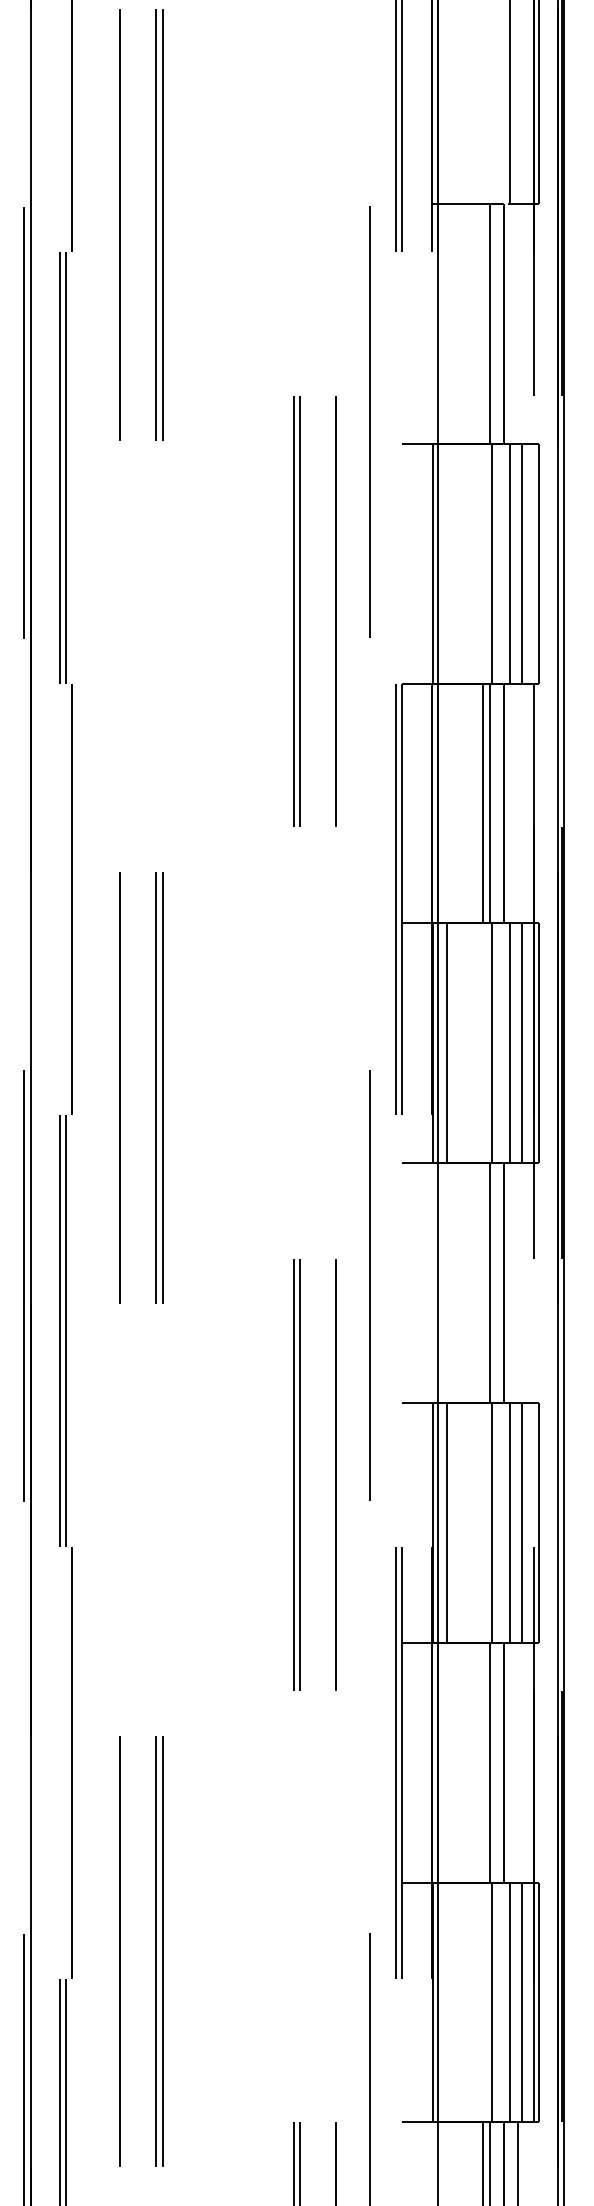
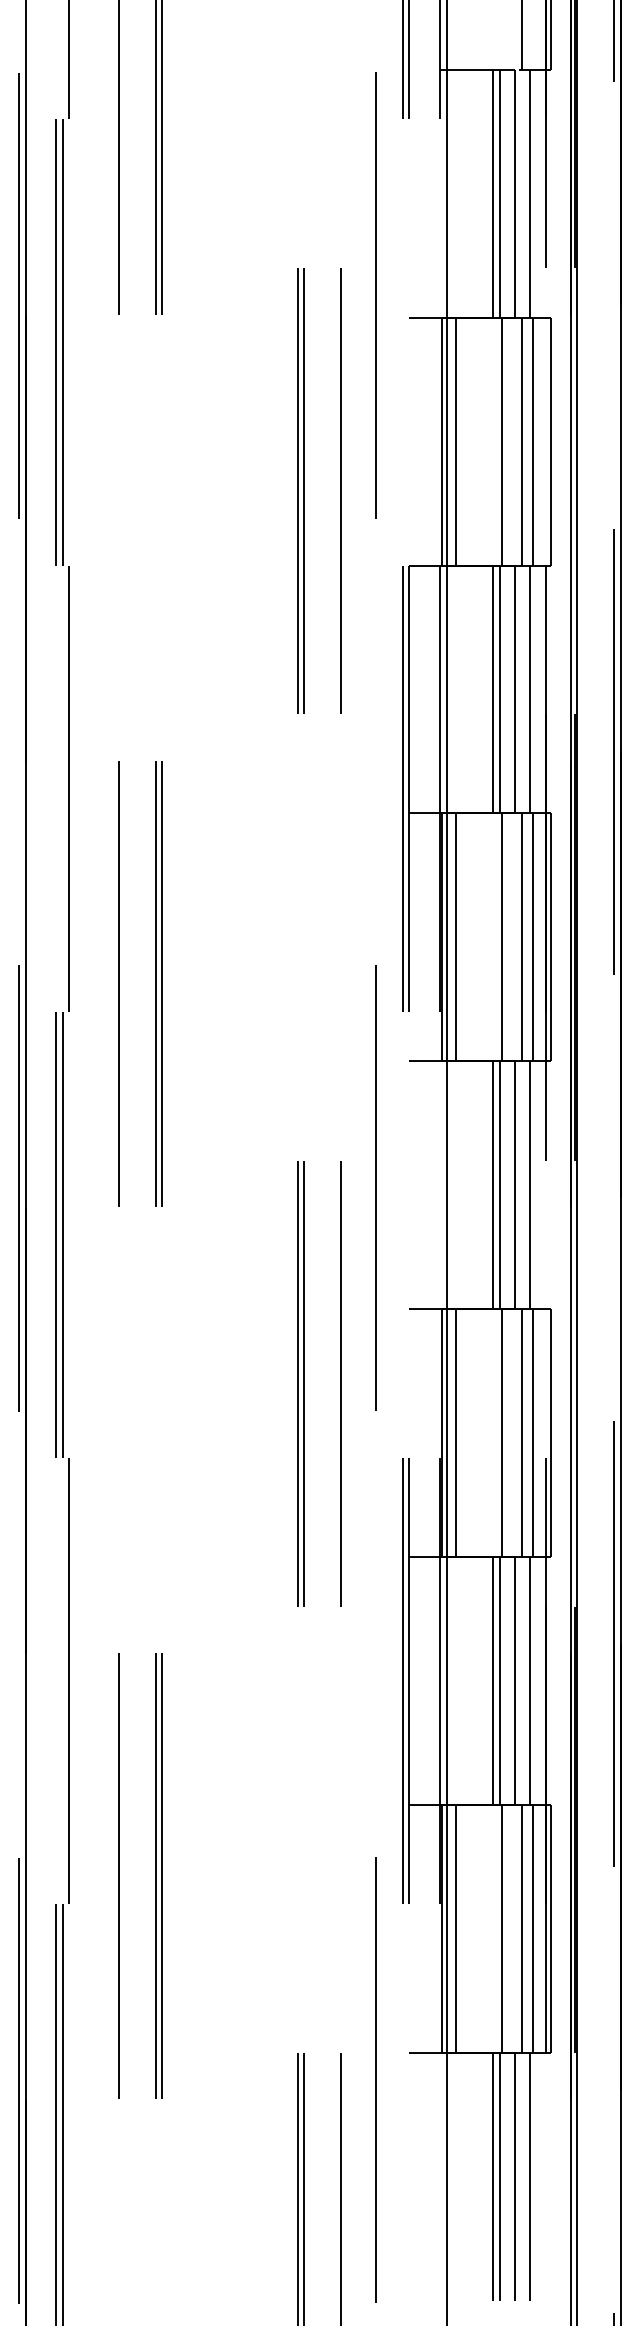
line: (483, 323) -> (493, 193), added
line: (517, 323) -> (529, 193), added
line: (447, 563) -> (456, 441), added
line: (517, 803) -> (529, 689), added
line: (483, 1283) -> (493, 1185), added
line: (517, 1283) -> (529, 1185), added
line: (483, 1763) -> (493, 1681), added
line: (517, 1763) -> (529, 1681), added
line: (447, 2002) -> (456, 1928), added

